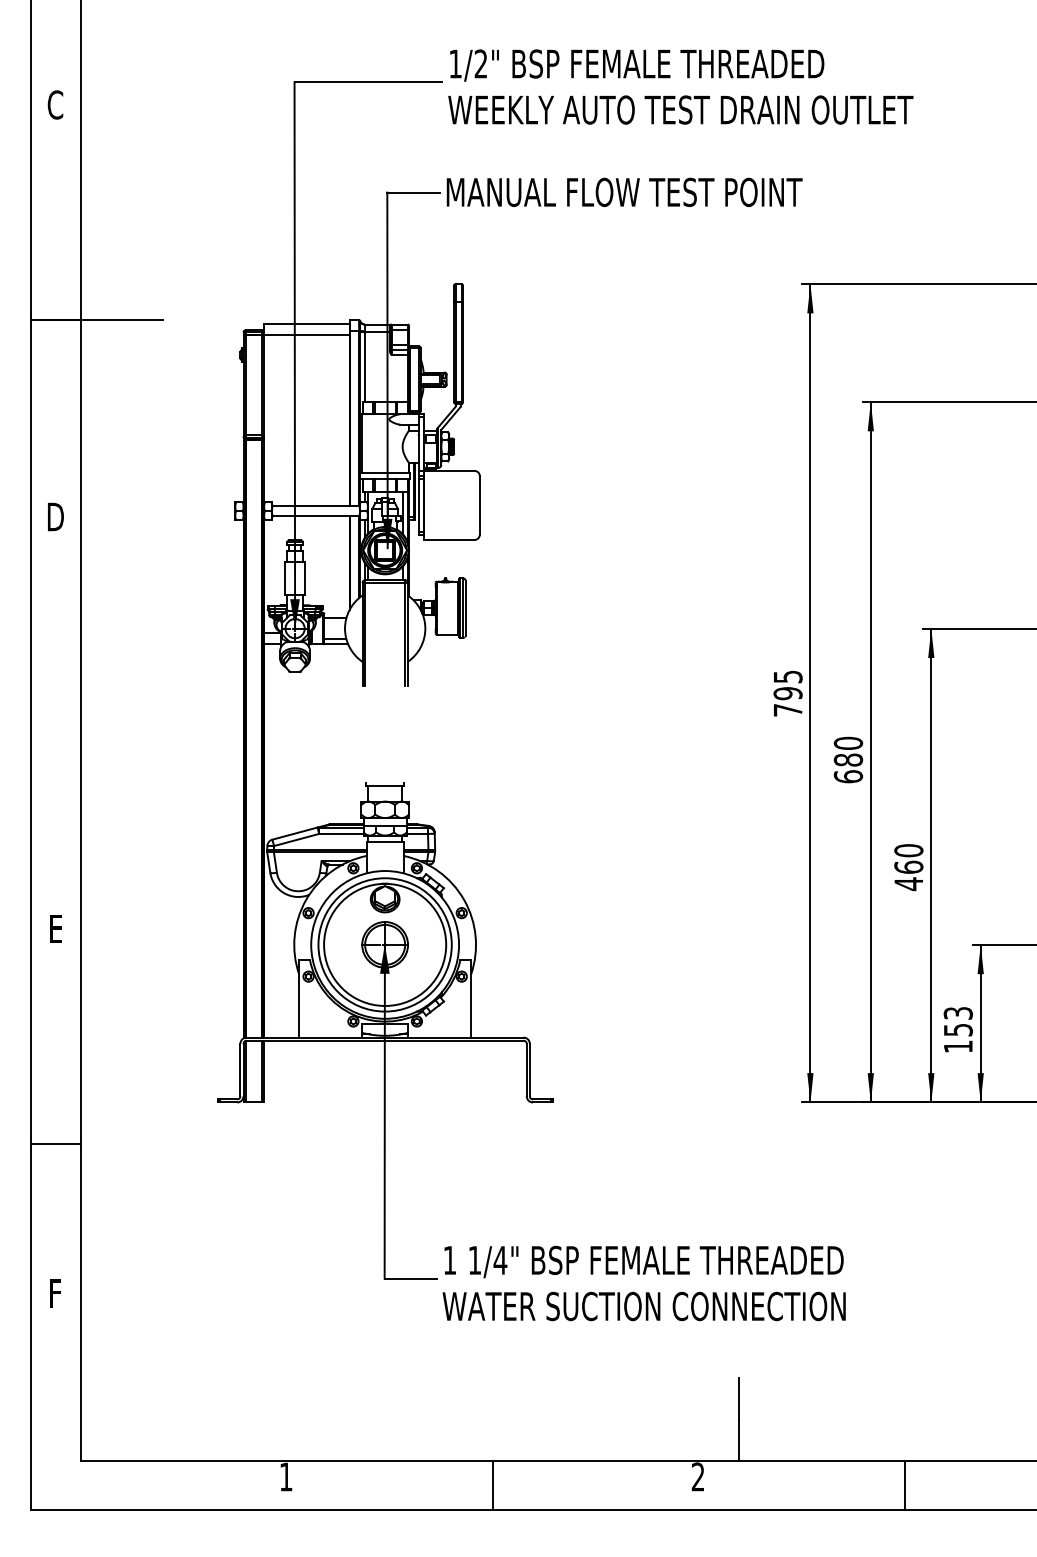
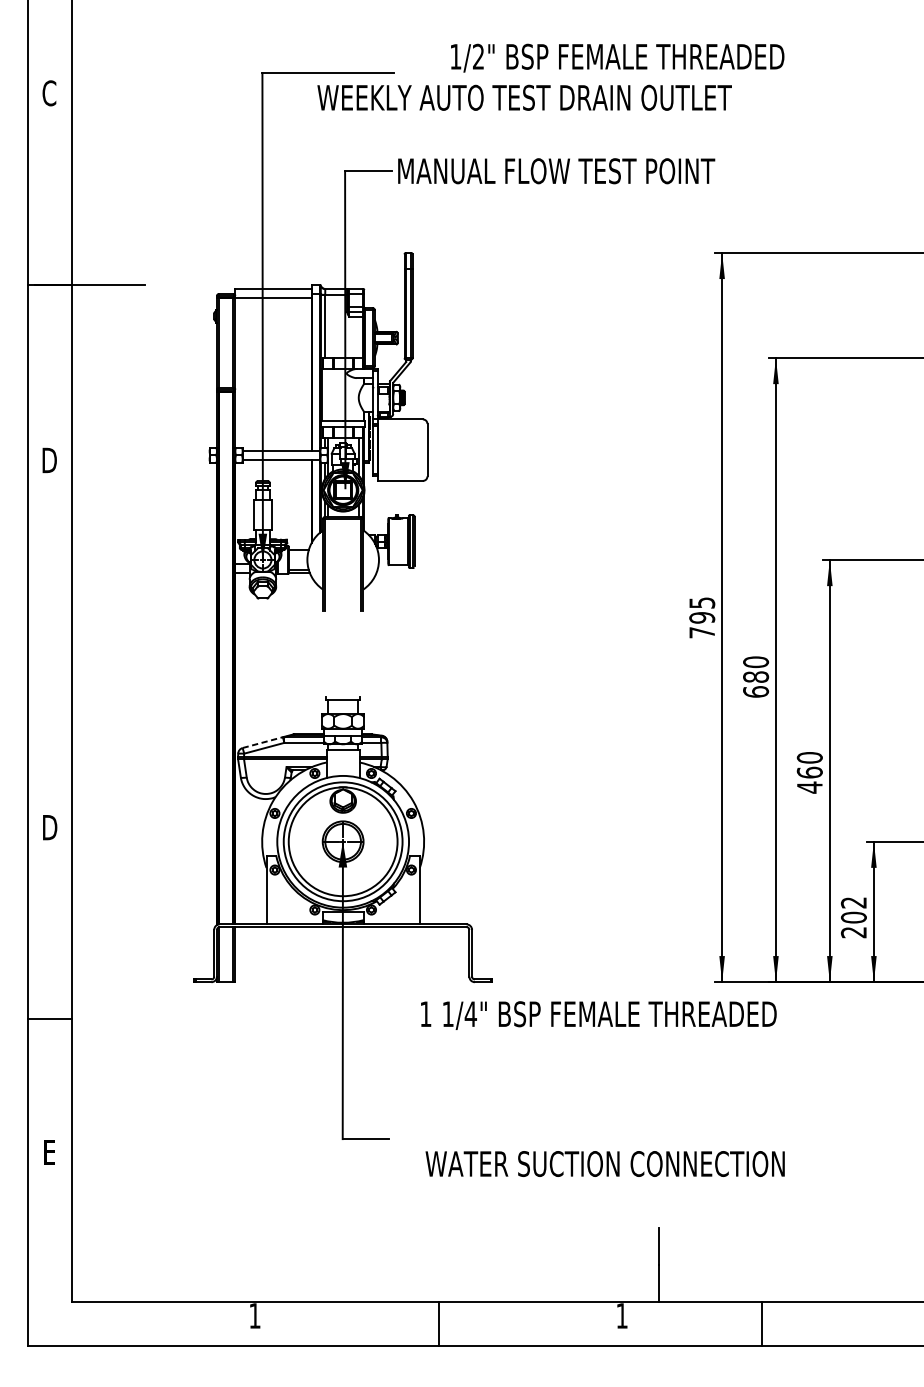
text: (637, 65) -> (617, 58), moved
text: (680, 109) -> (524, 97), moved
line: (295, 833) -> (263, 742), solid -> dashed
text: (56, 928) -> (50, 827), E -> D
text: (957, 1030) -> (853, 918), 153 -> 202
text: (643, 1261) -> (598, 1015), moved
text: (56, 1293) -> (50, 1152), F -> E
text: (643, 1306) -> (604, 1164), moved
text: (697, 1476) -> (621, 1315), 2 -> 1
line: (904, 1485) -> (762, 1323), moved

